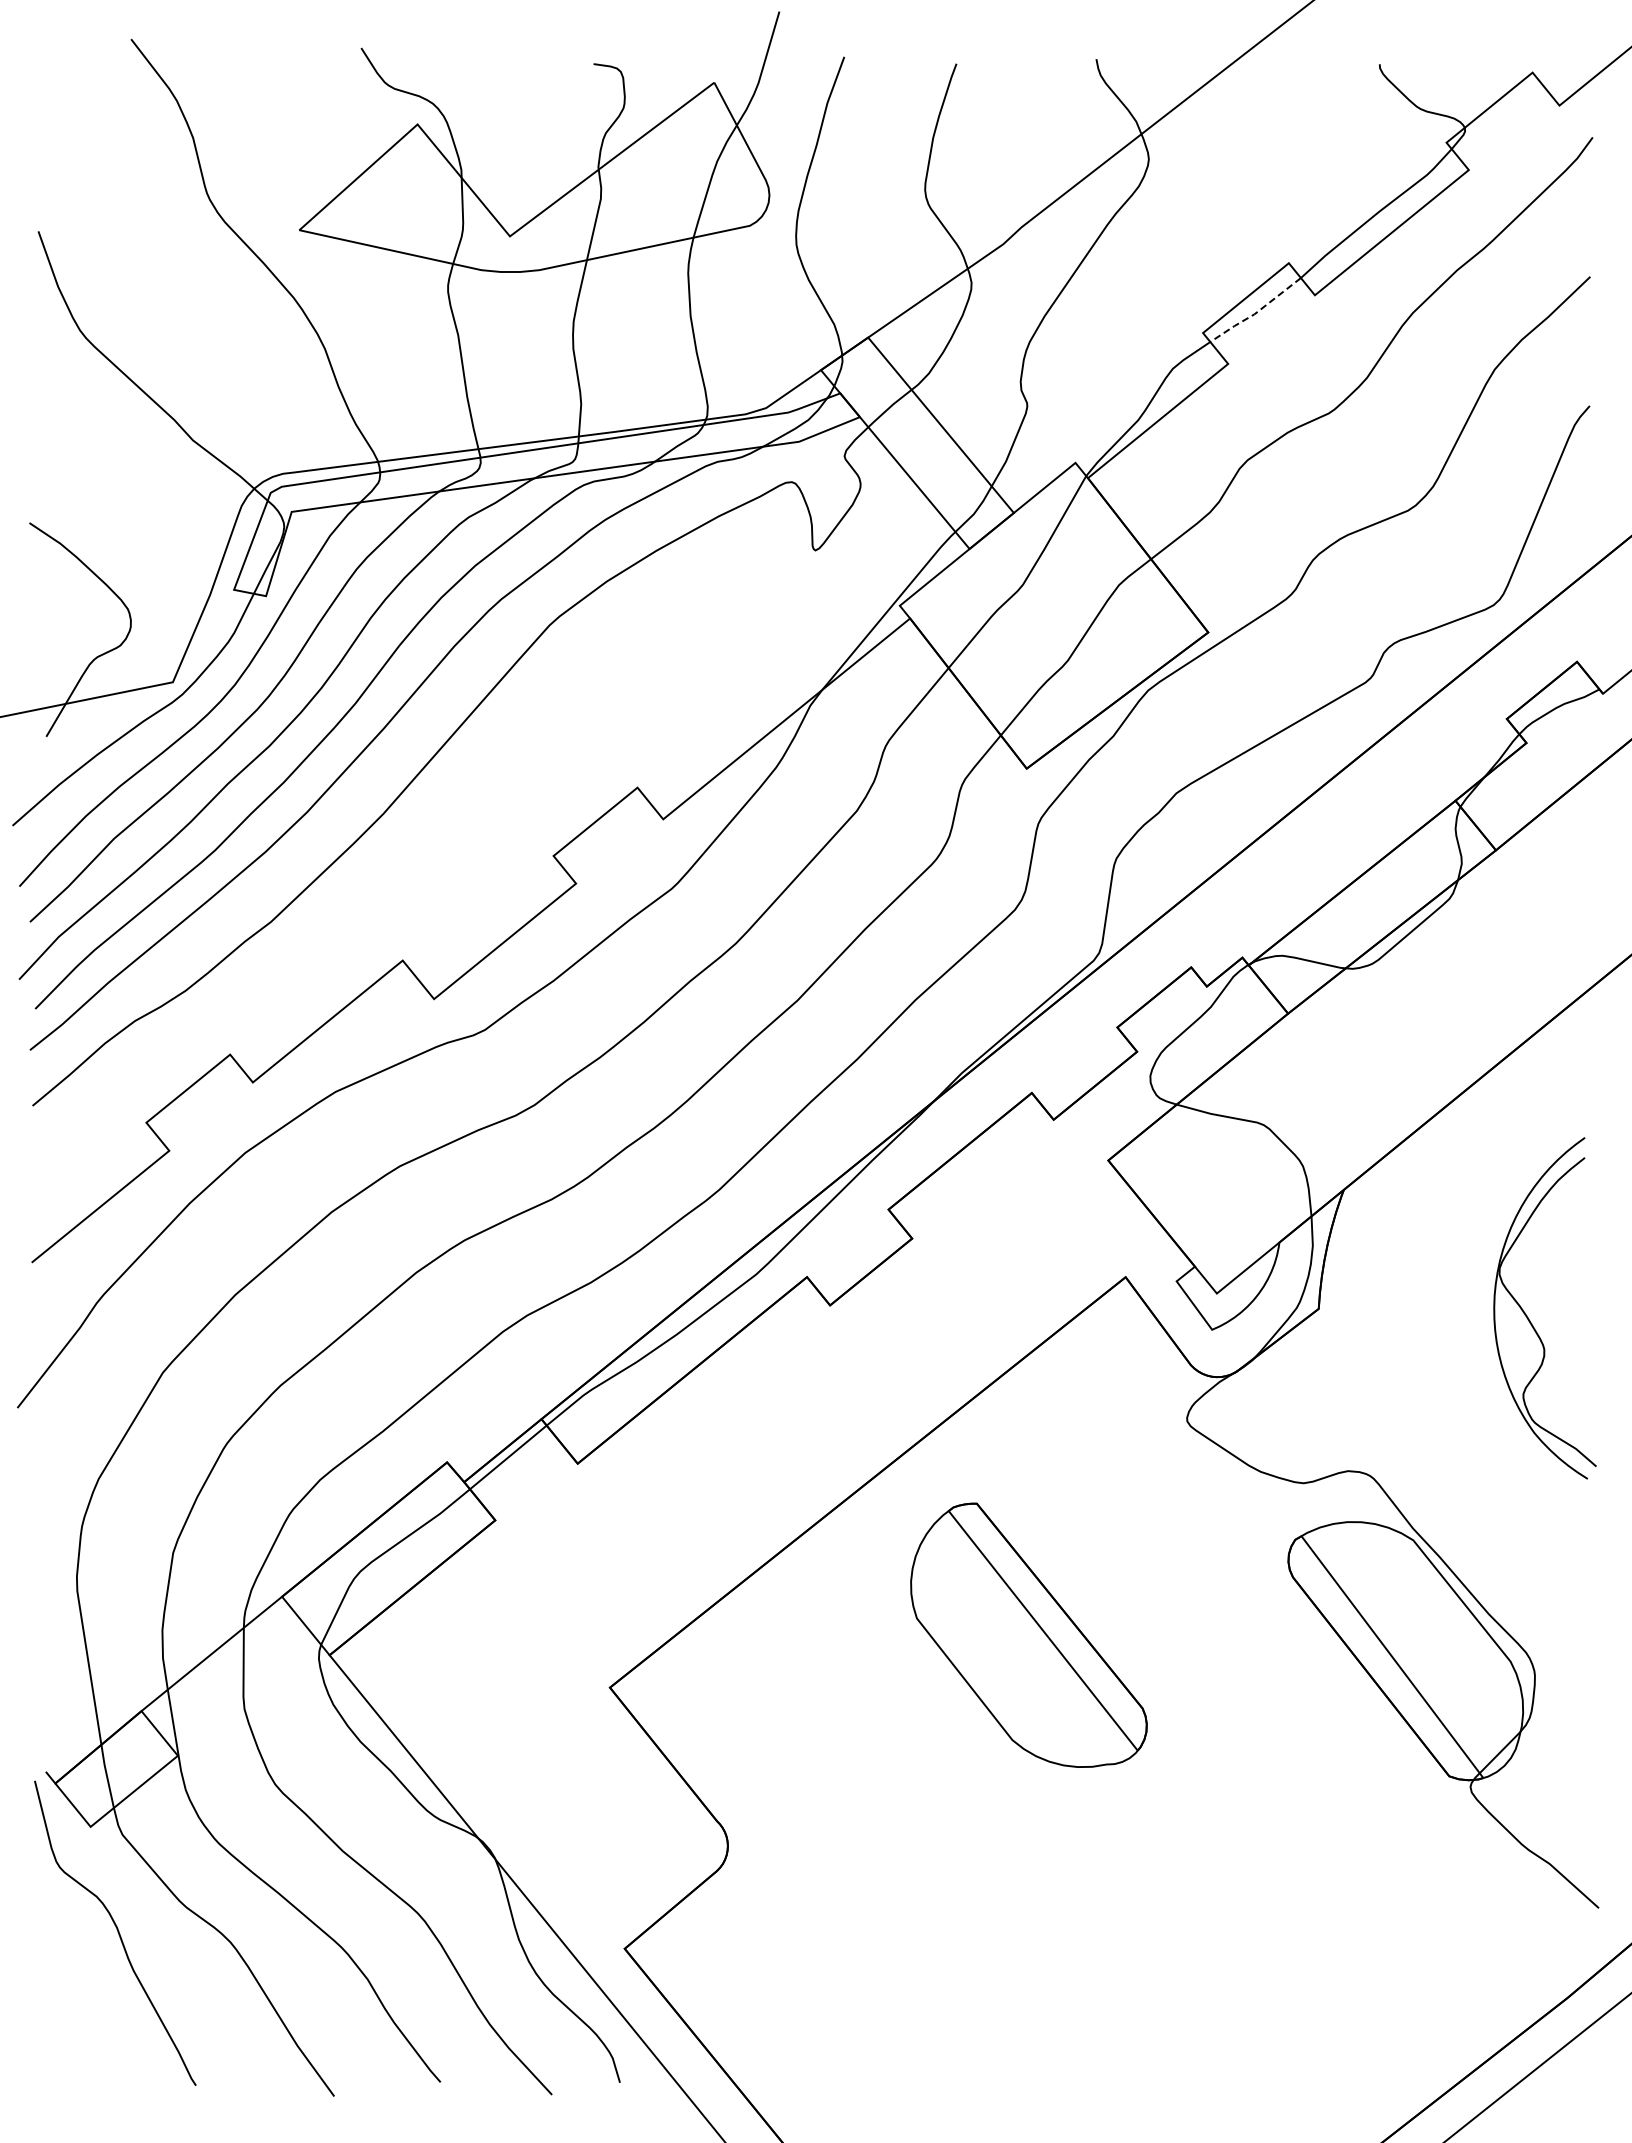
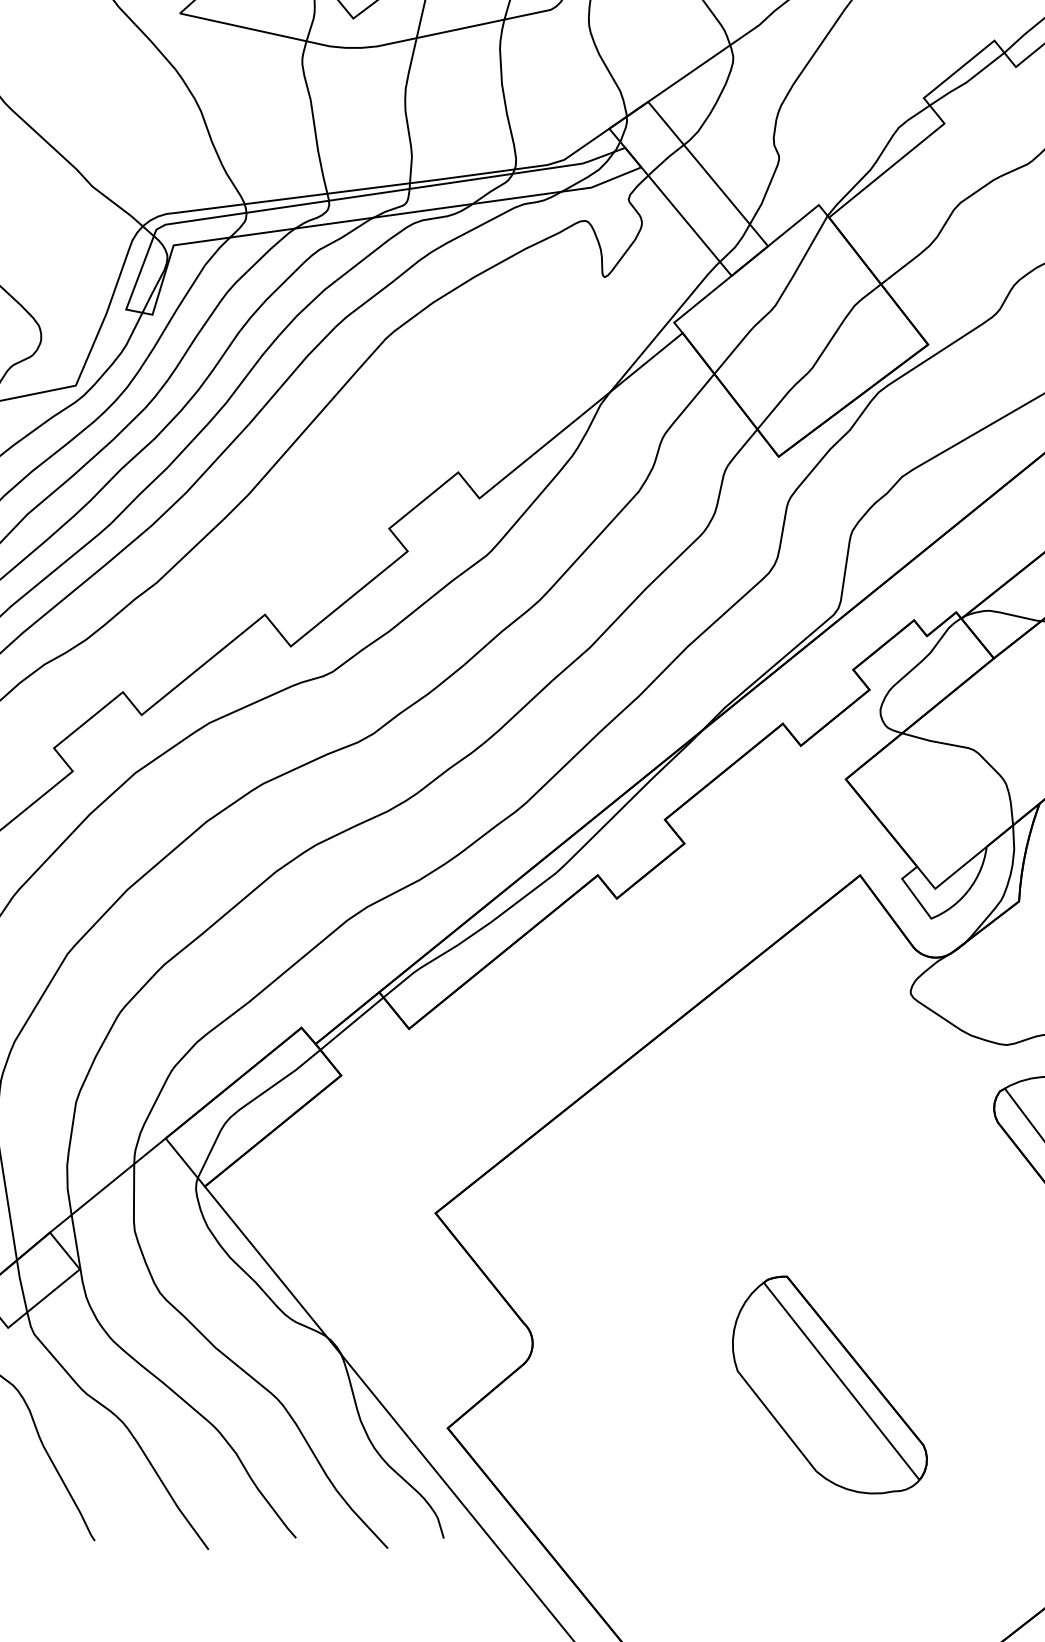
line: (1256, 313) -> (967, 82), dashed -> solid
part: (1028, 1634) -> (829, 1384), moved

